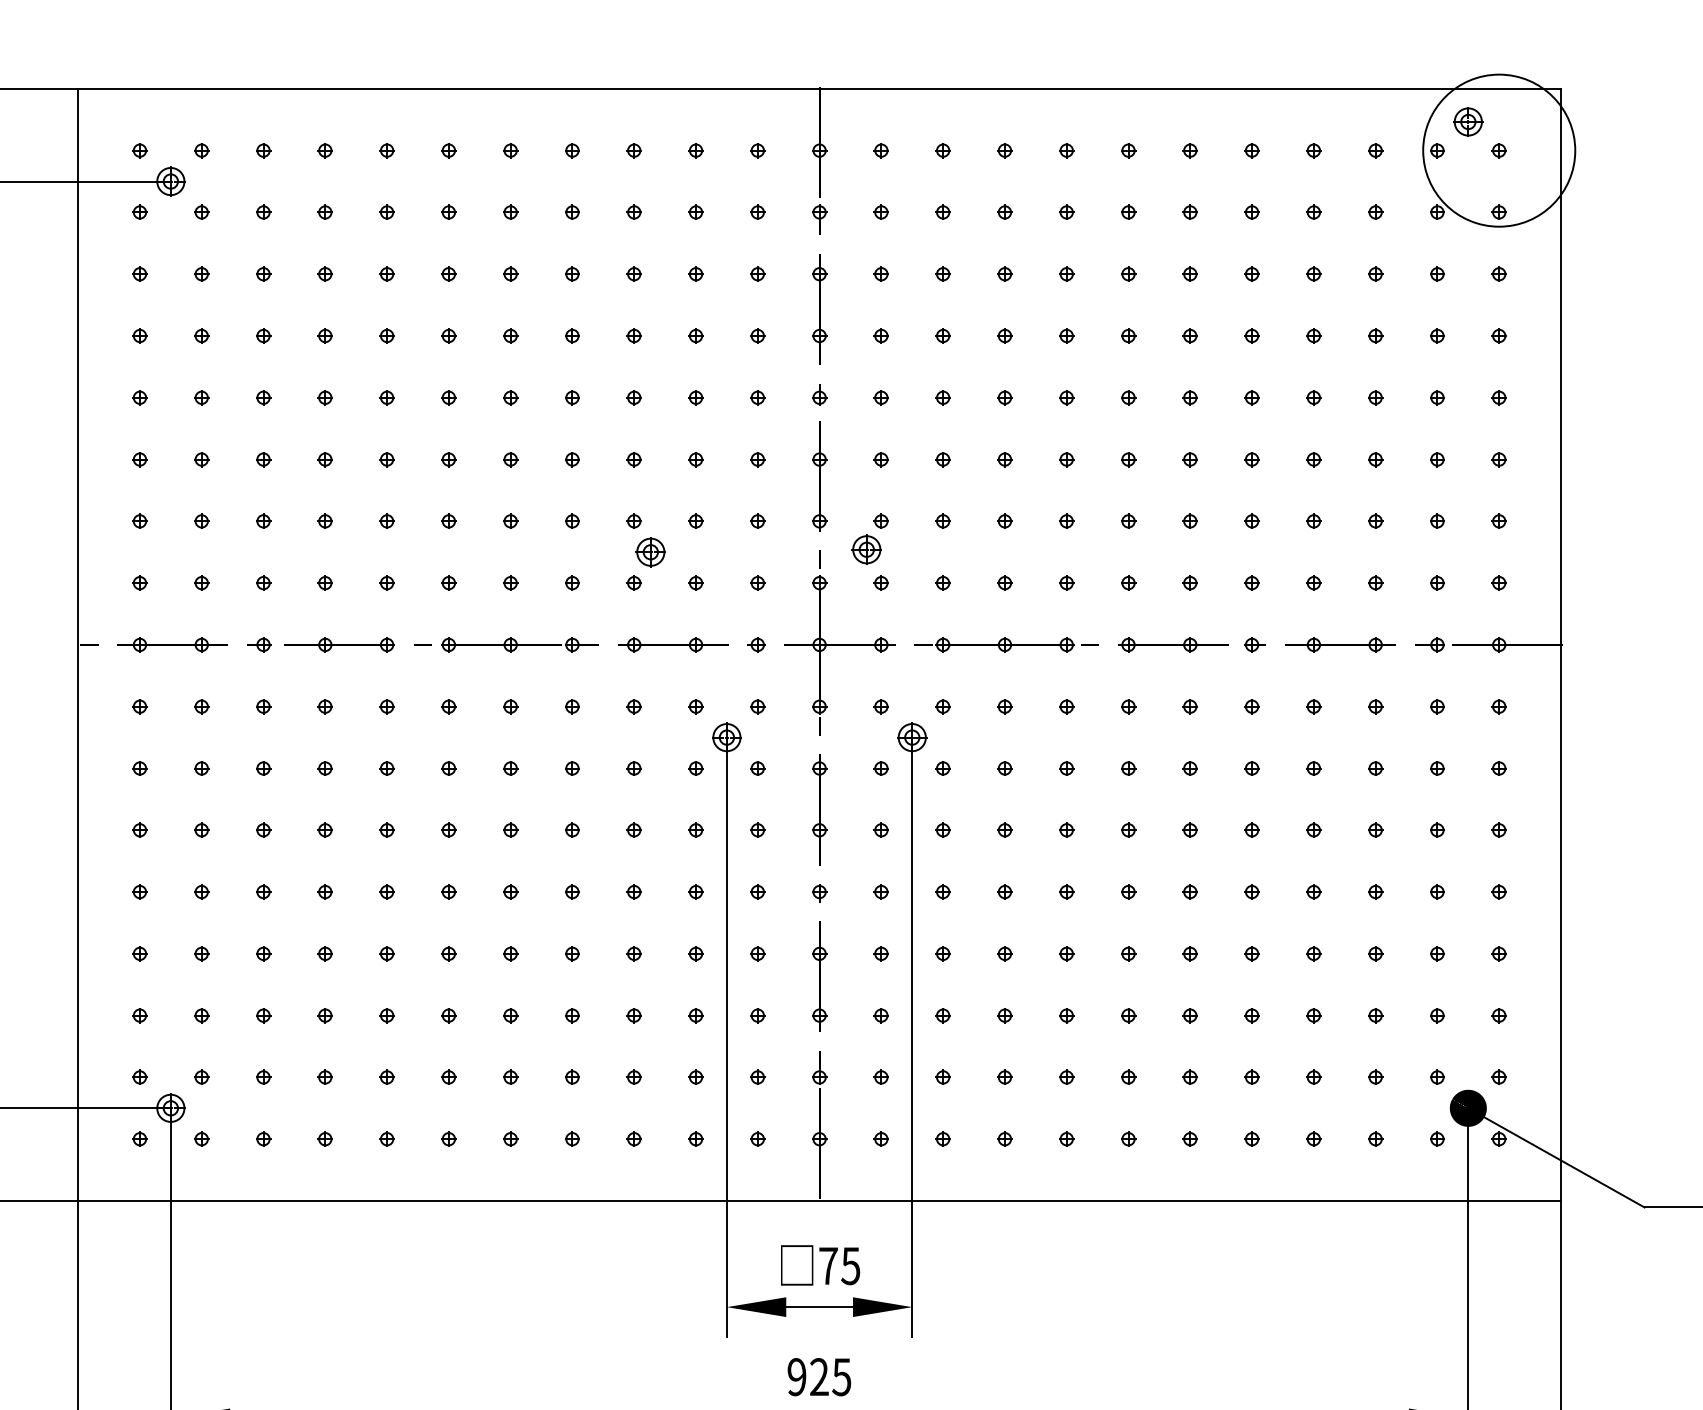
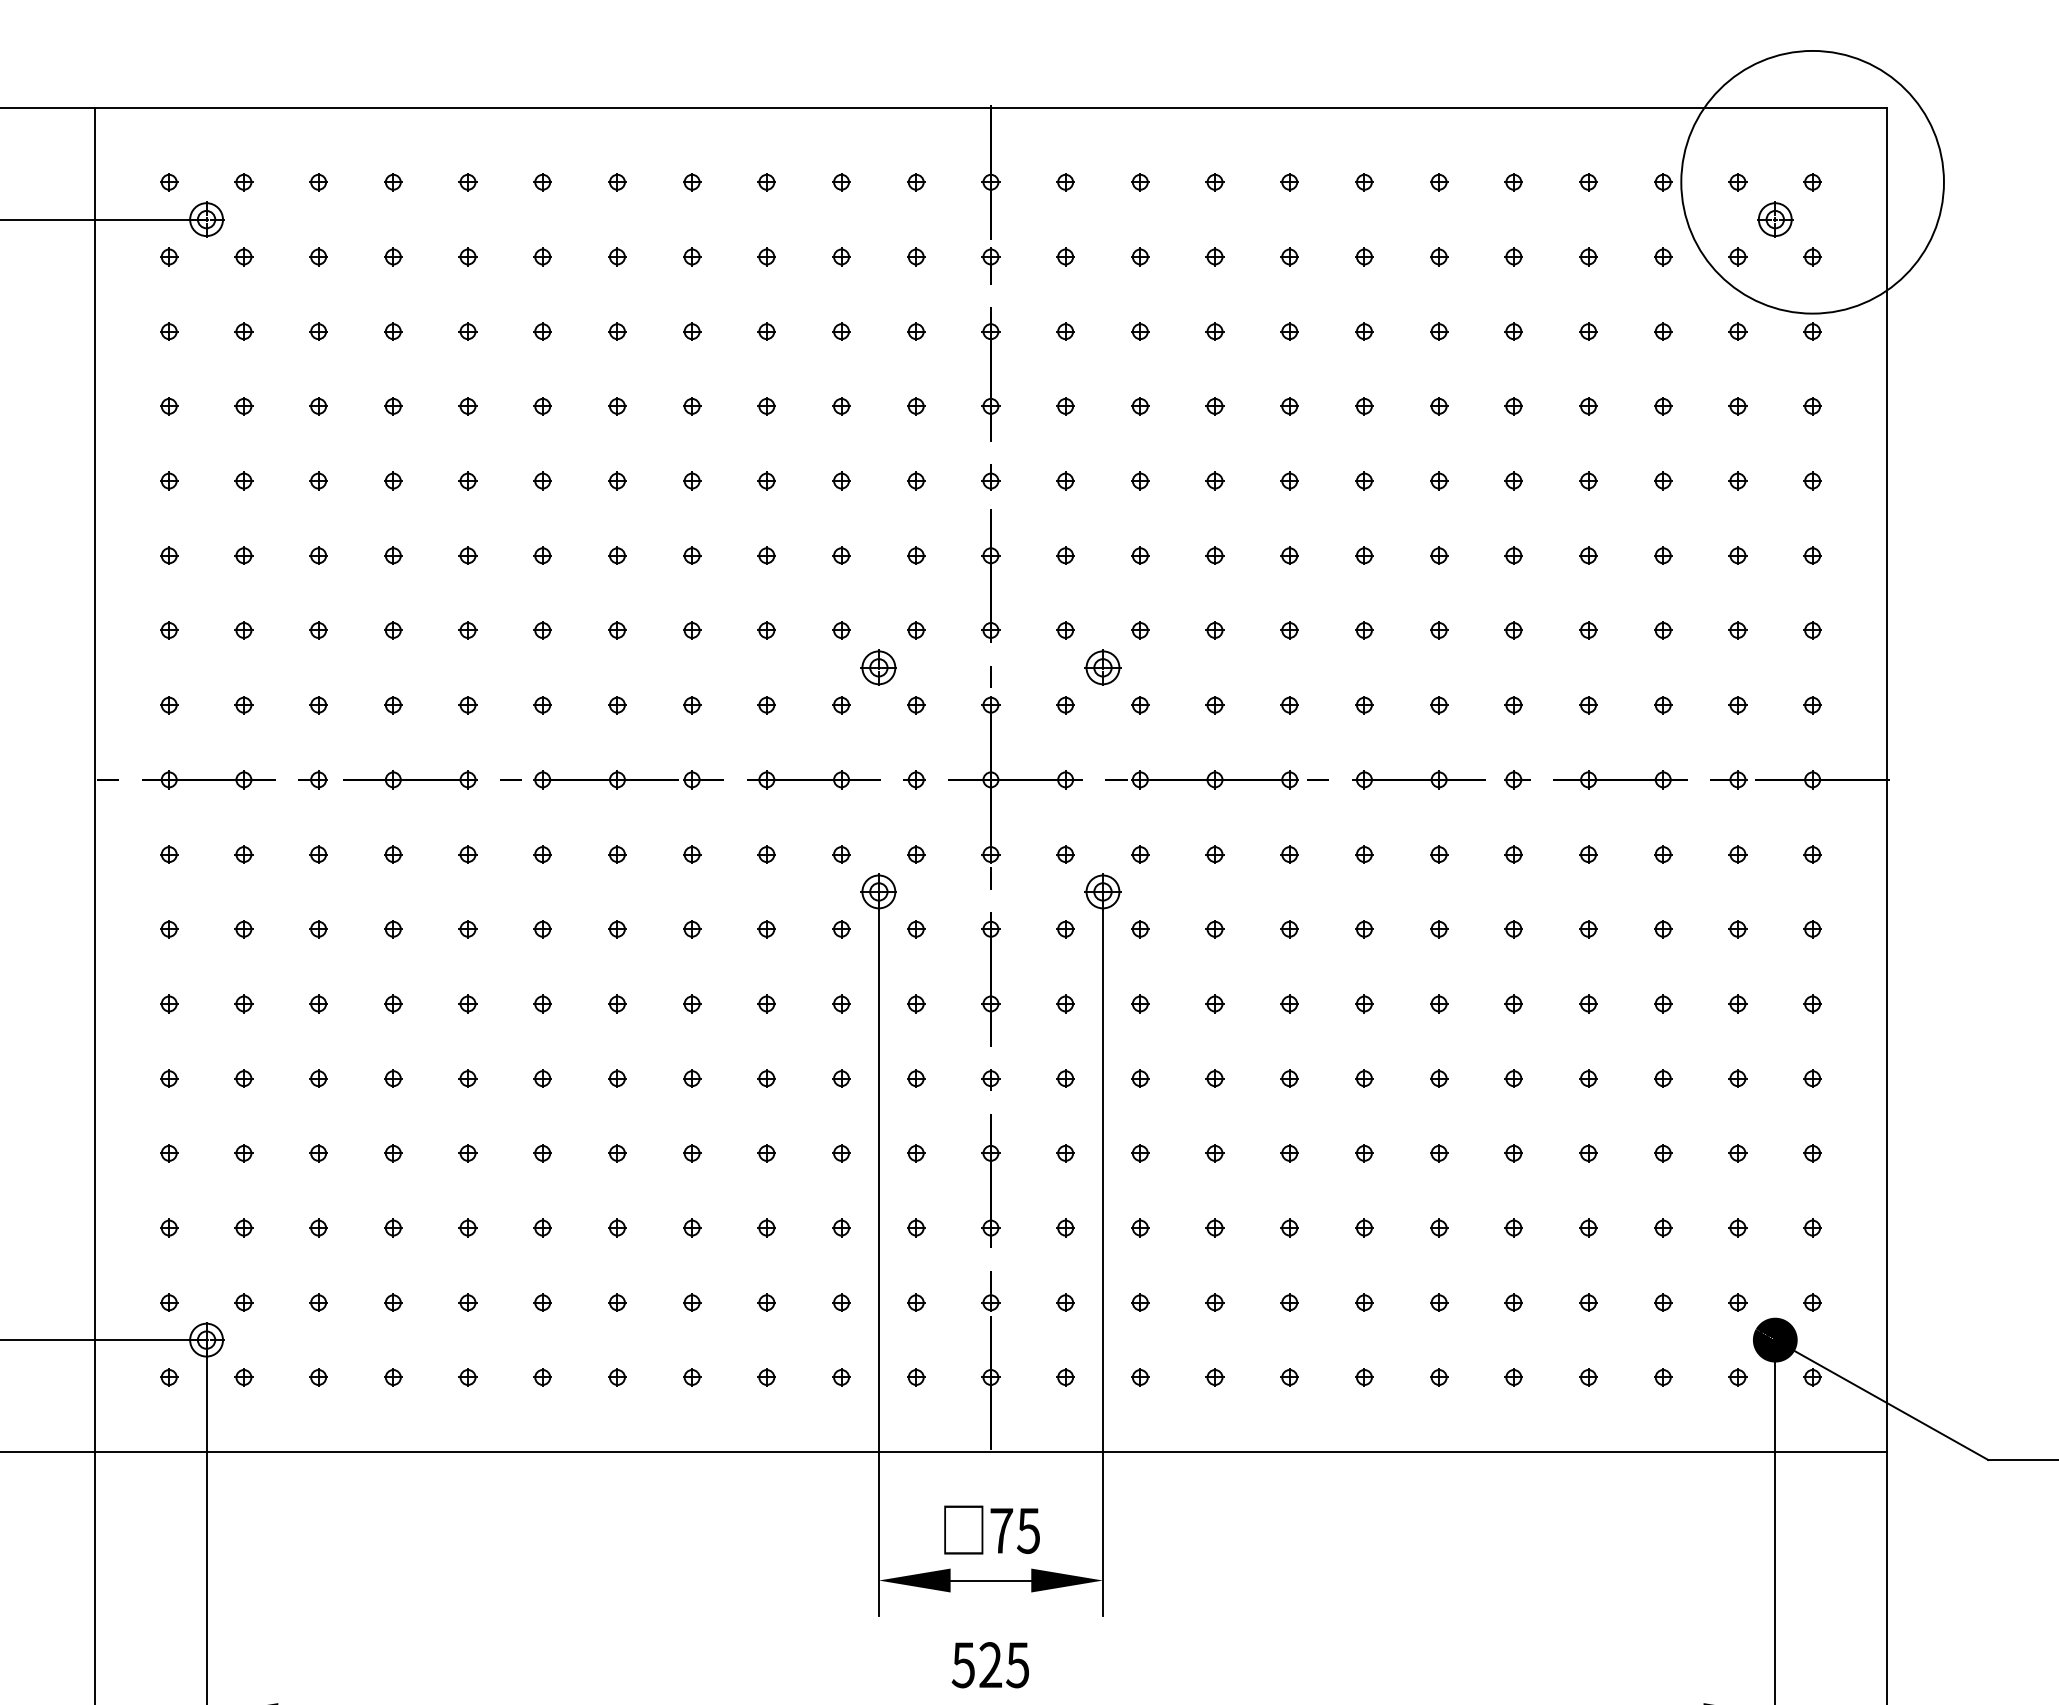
part: (1468, 121) -> (1775, 219), moved
circle: (1499, 150) -> (1812, 181), size x1.43
part: (866, 549) -> (1102, 667), moved
part: (650, 551) -> (878, 667), moved
text: (796, 1377) -> (962, 1665), 925 -> 525

